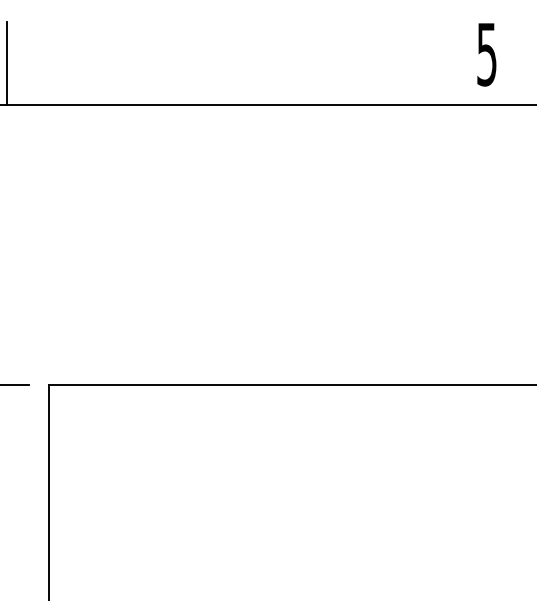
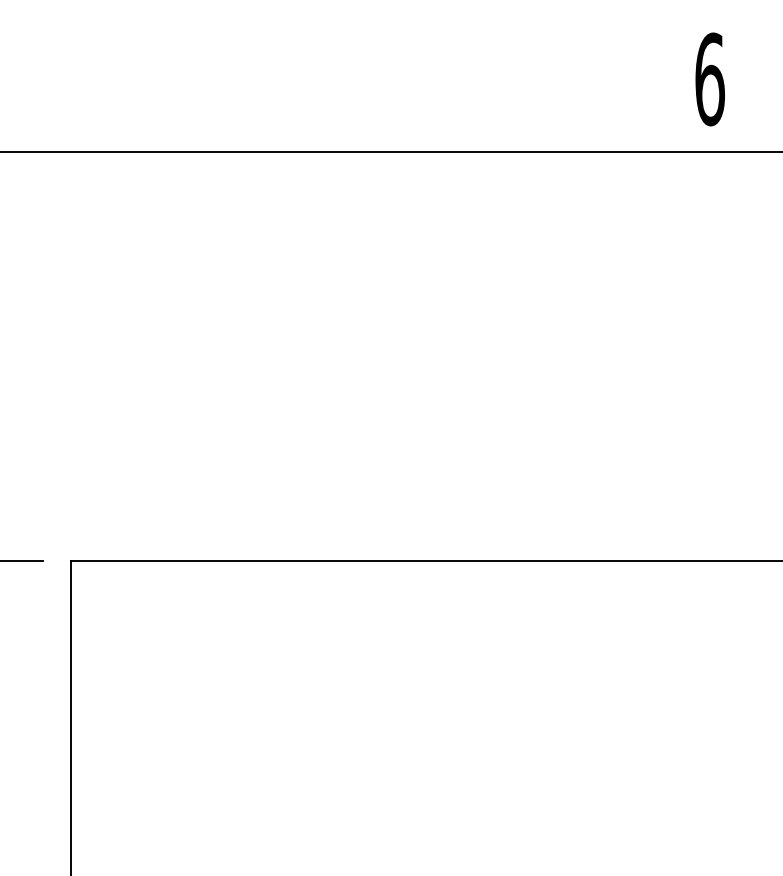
text: (487, 54) -> (710, 79), 5 -> 6
line: (6, 62) -> (9, 91), removed

